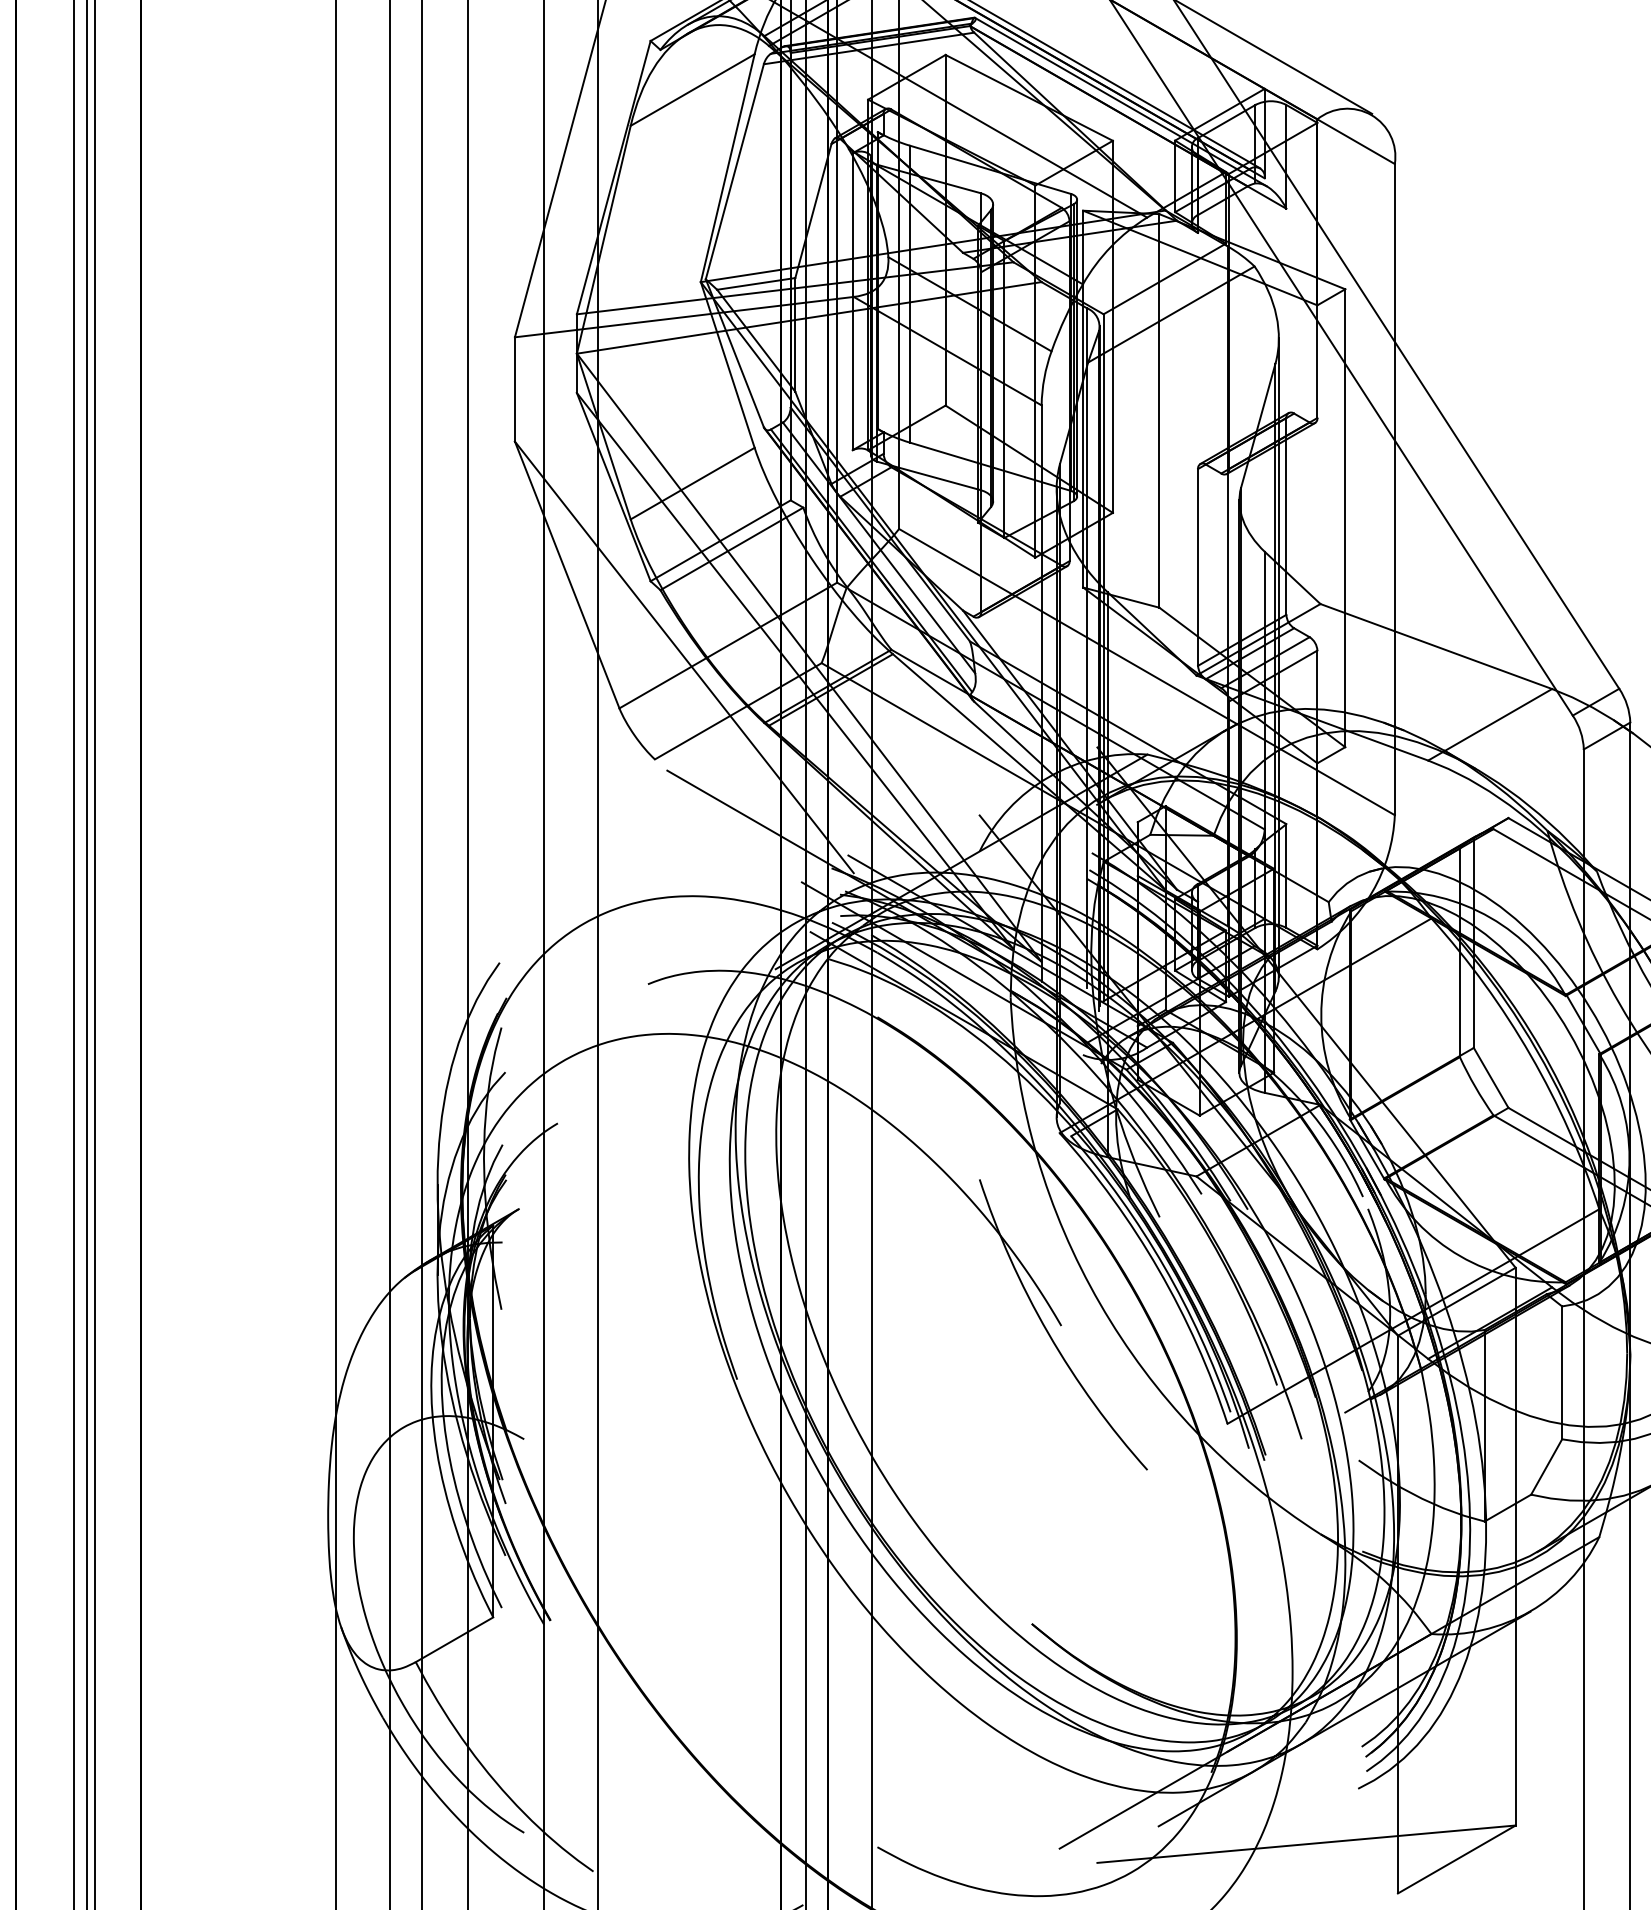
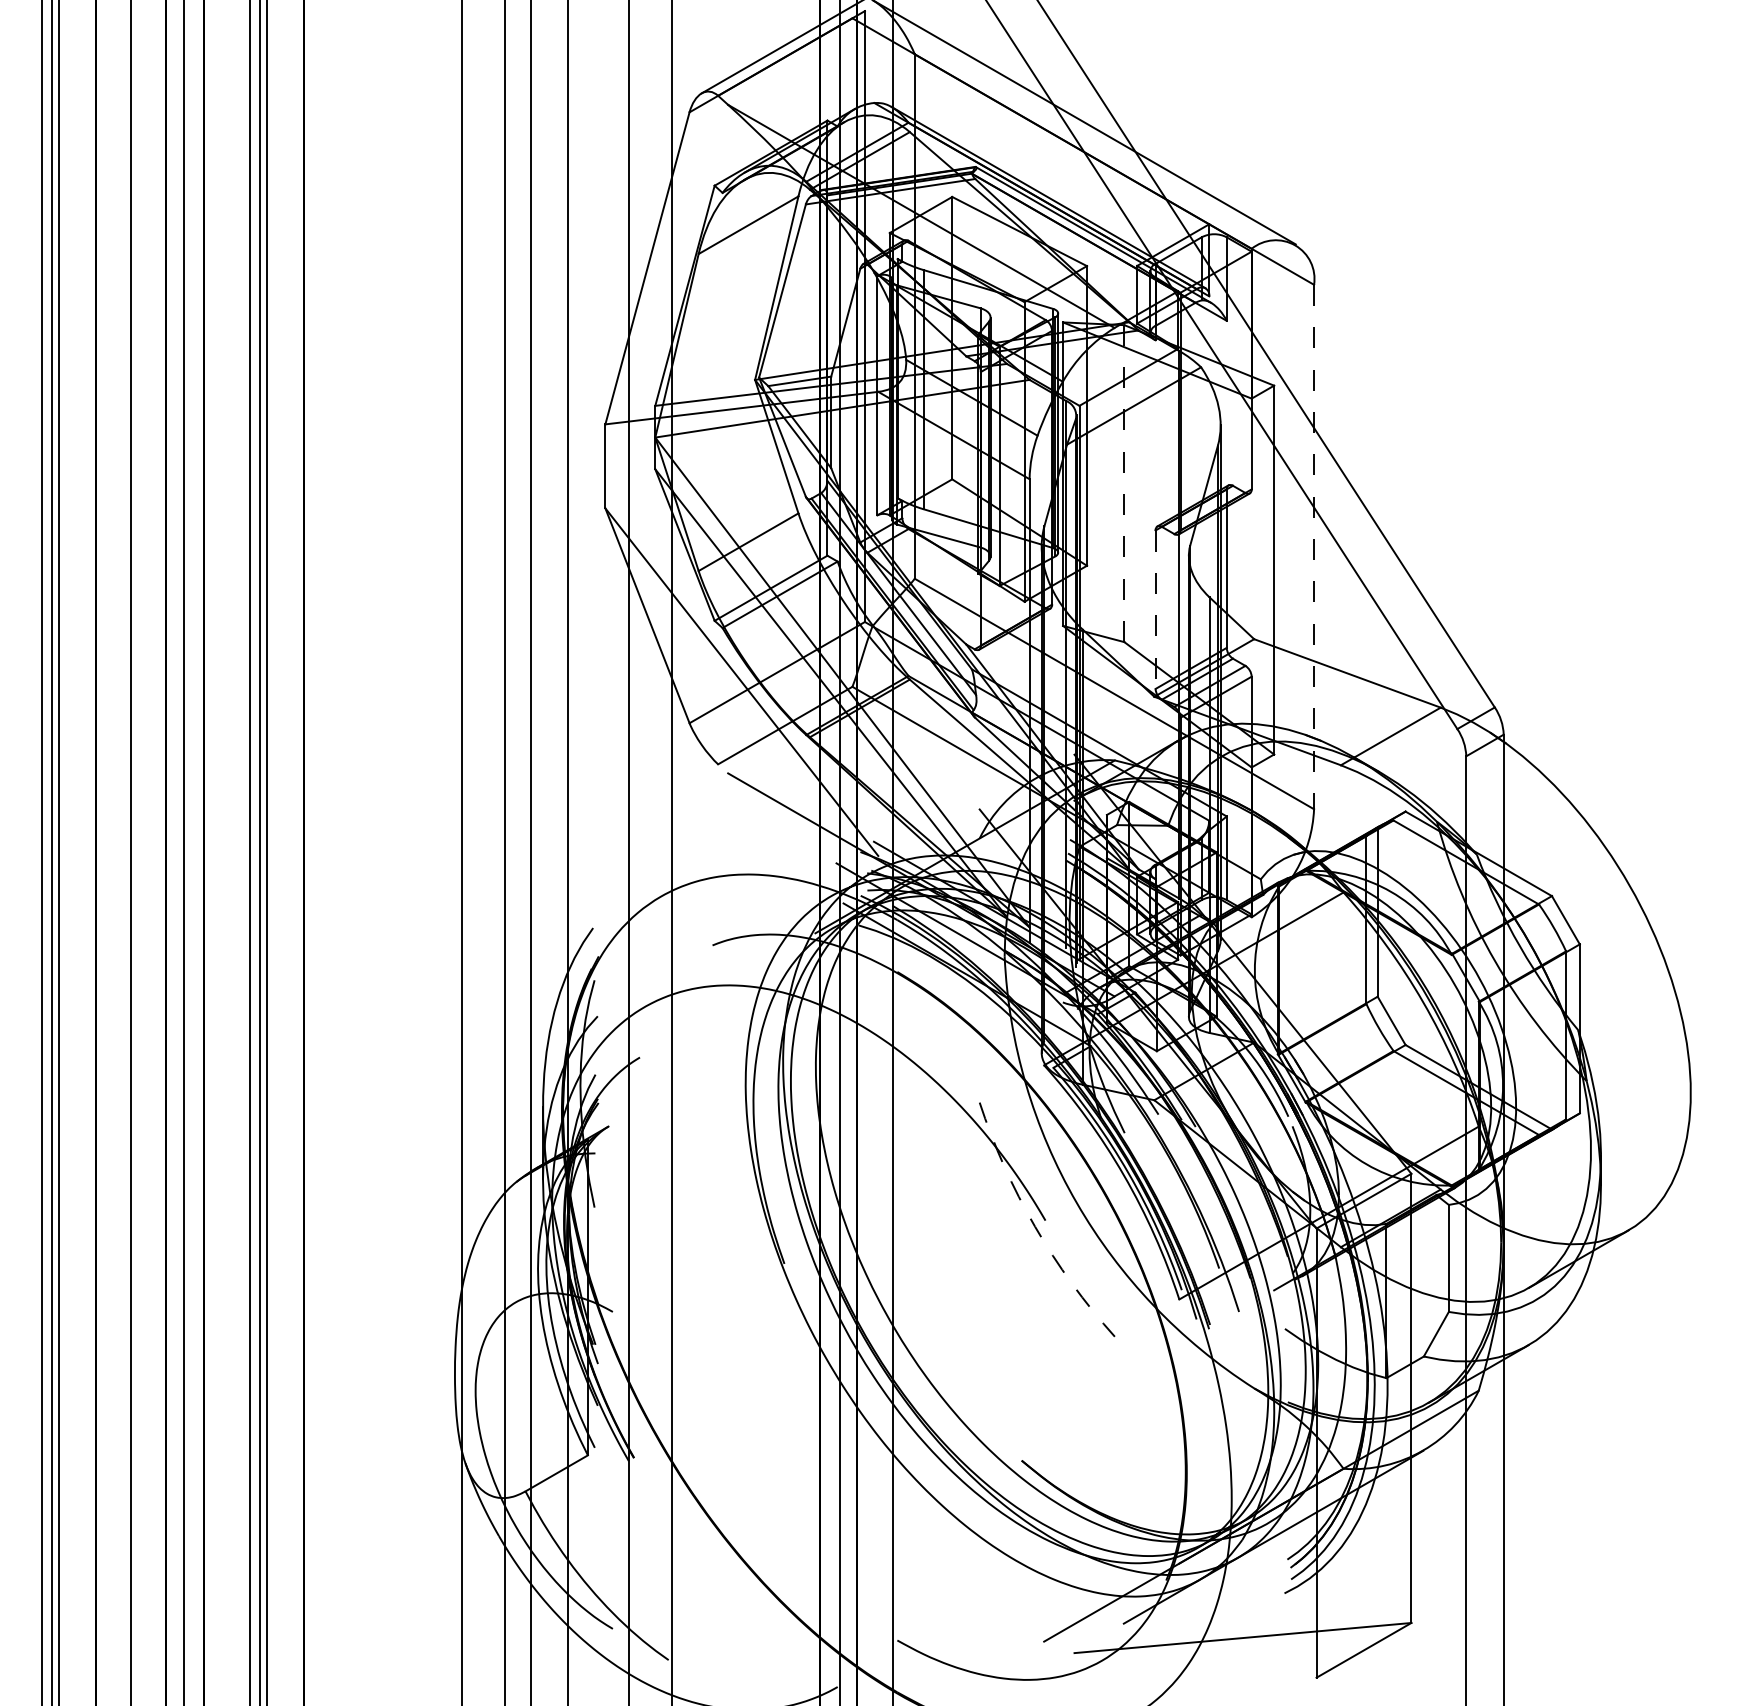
line: (1159, 410) -> (1124, 483), solid -> dashed
line: (1395, 490) -> (1314, 547), solid -> dashed
line: (1197, 568) -> (1155, 610), solid -> dashed
arc: (1048, 1333) -> (1035, 1226), solid -> dashed

